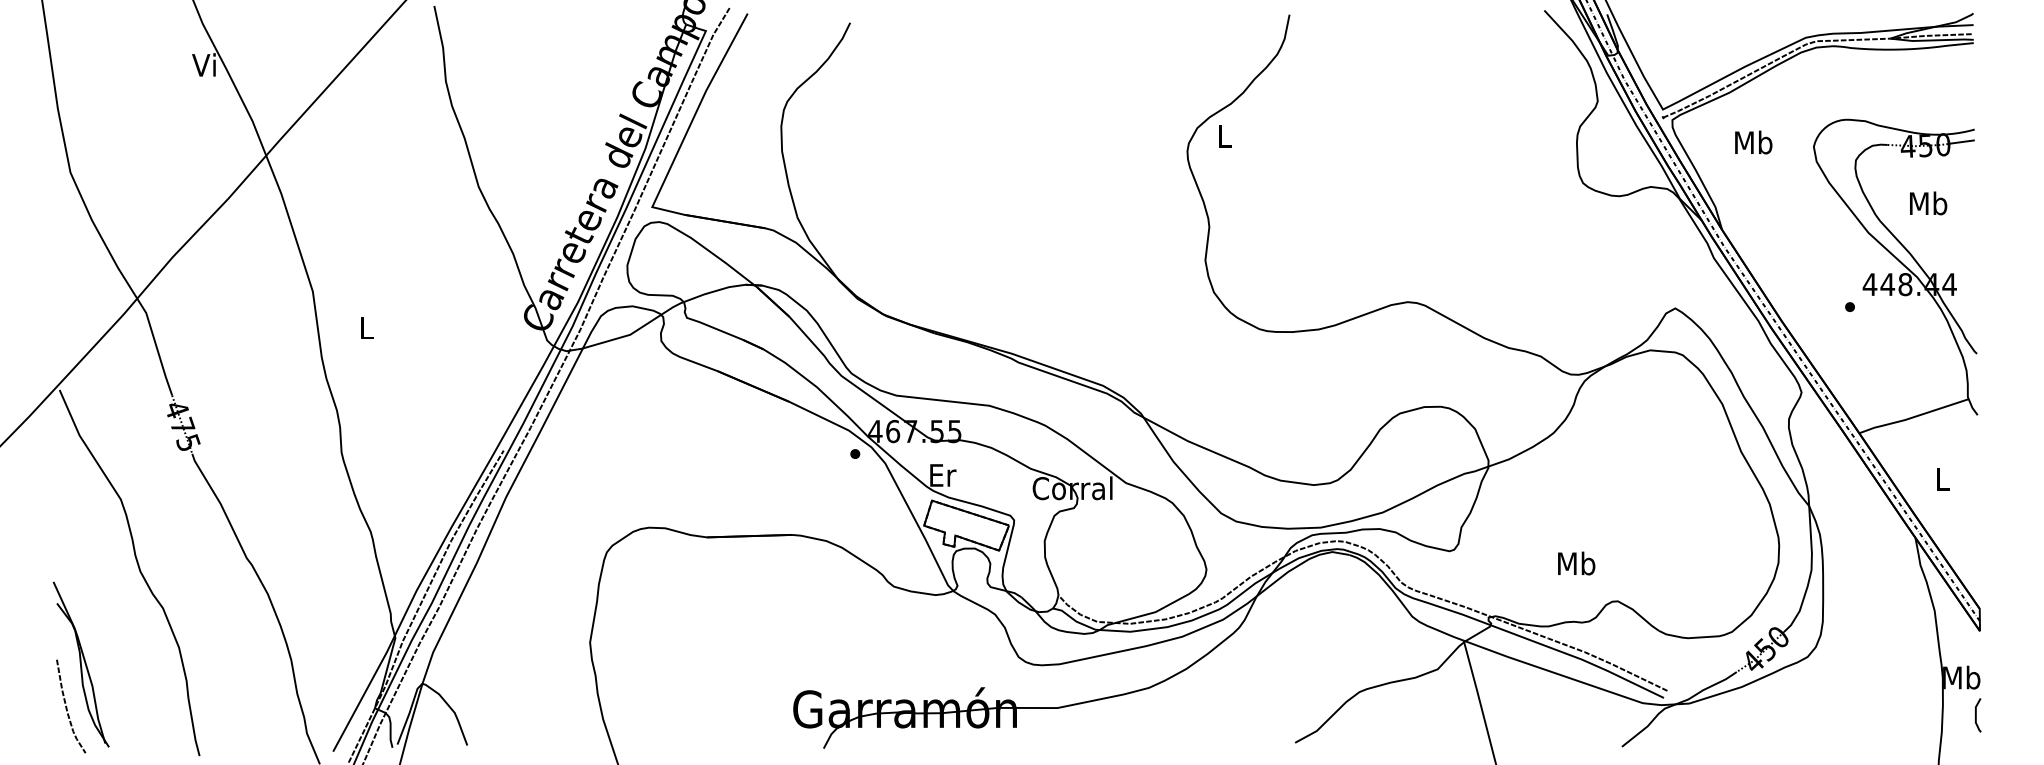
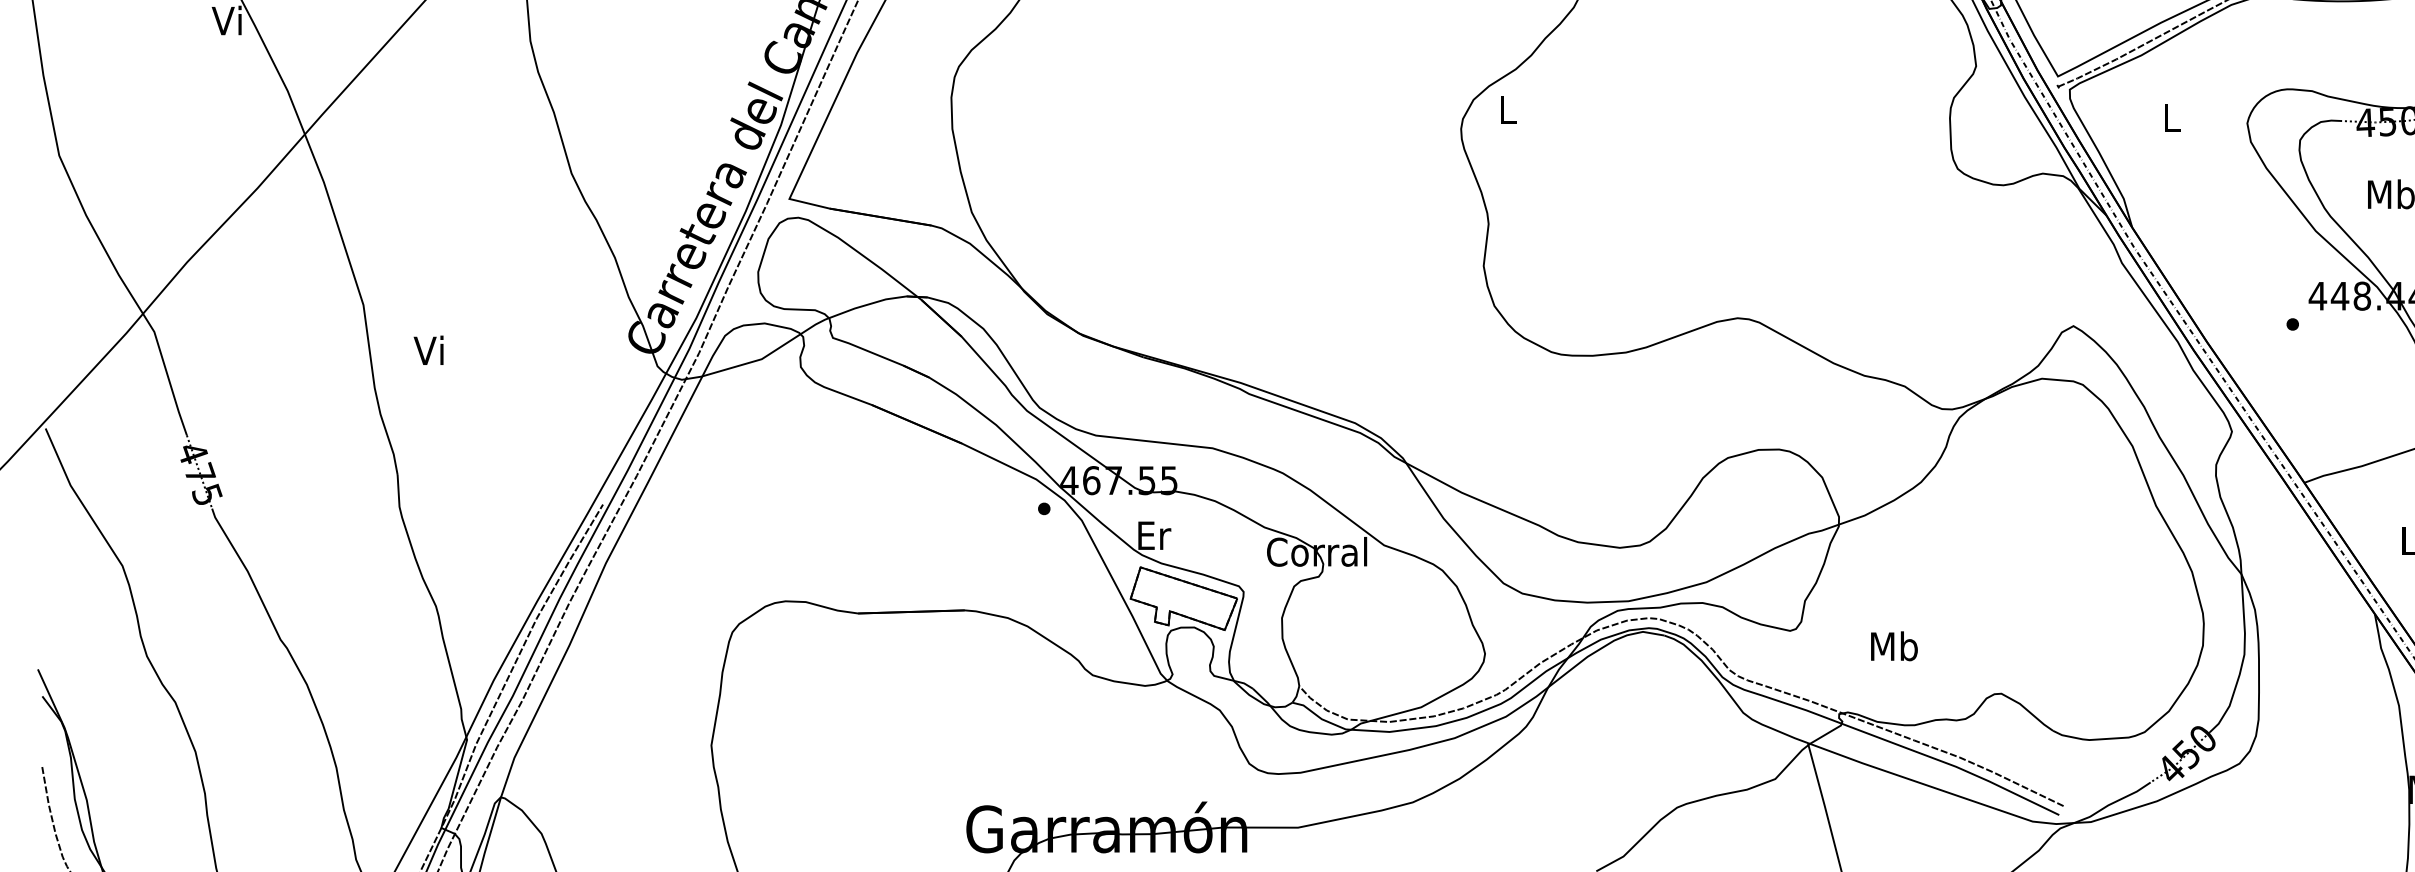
text: (1753, 142) -> (2171, 117), Mb -> L
text: (364, 327) -> (428, 350), L -> Vi
text: (1576, 563) -> (1894, 646), moved

